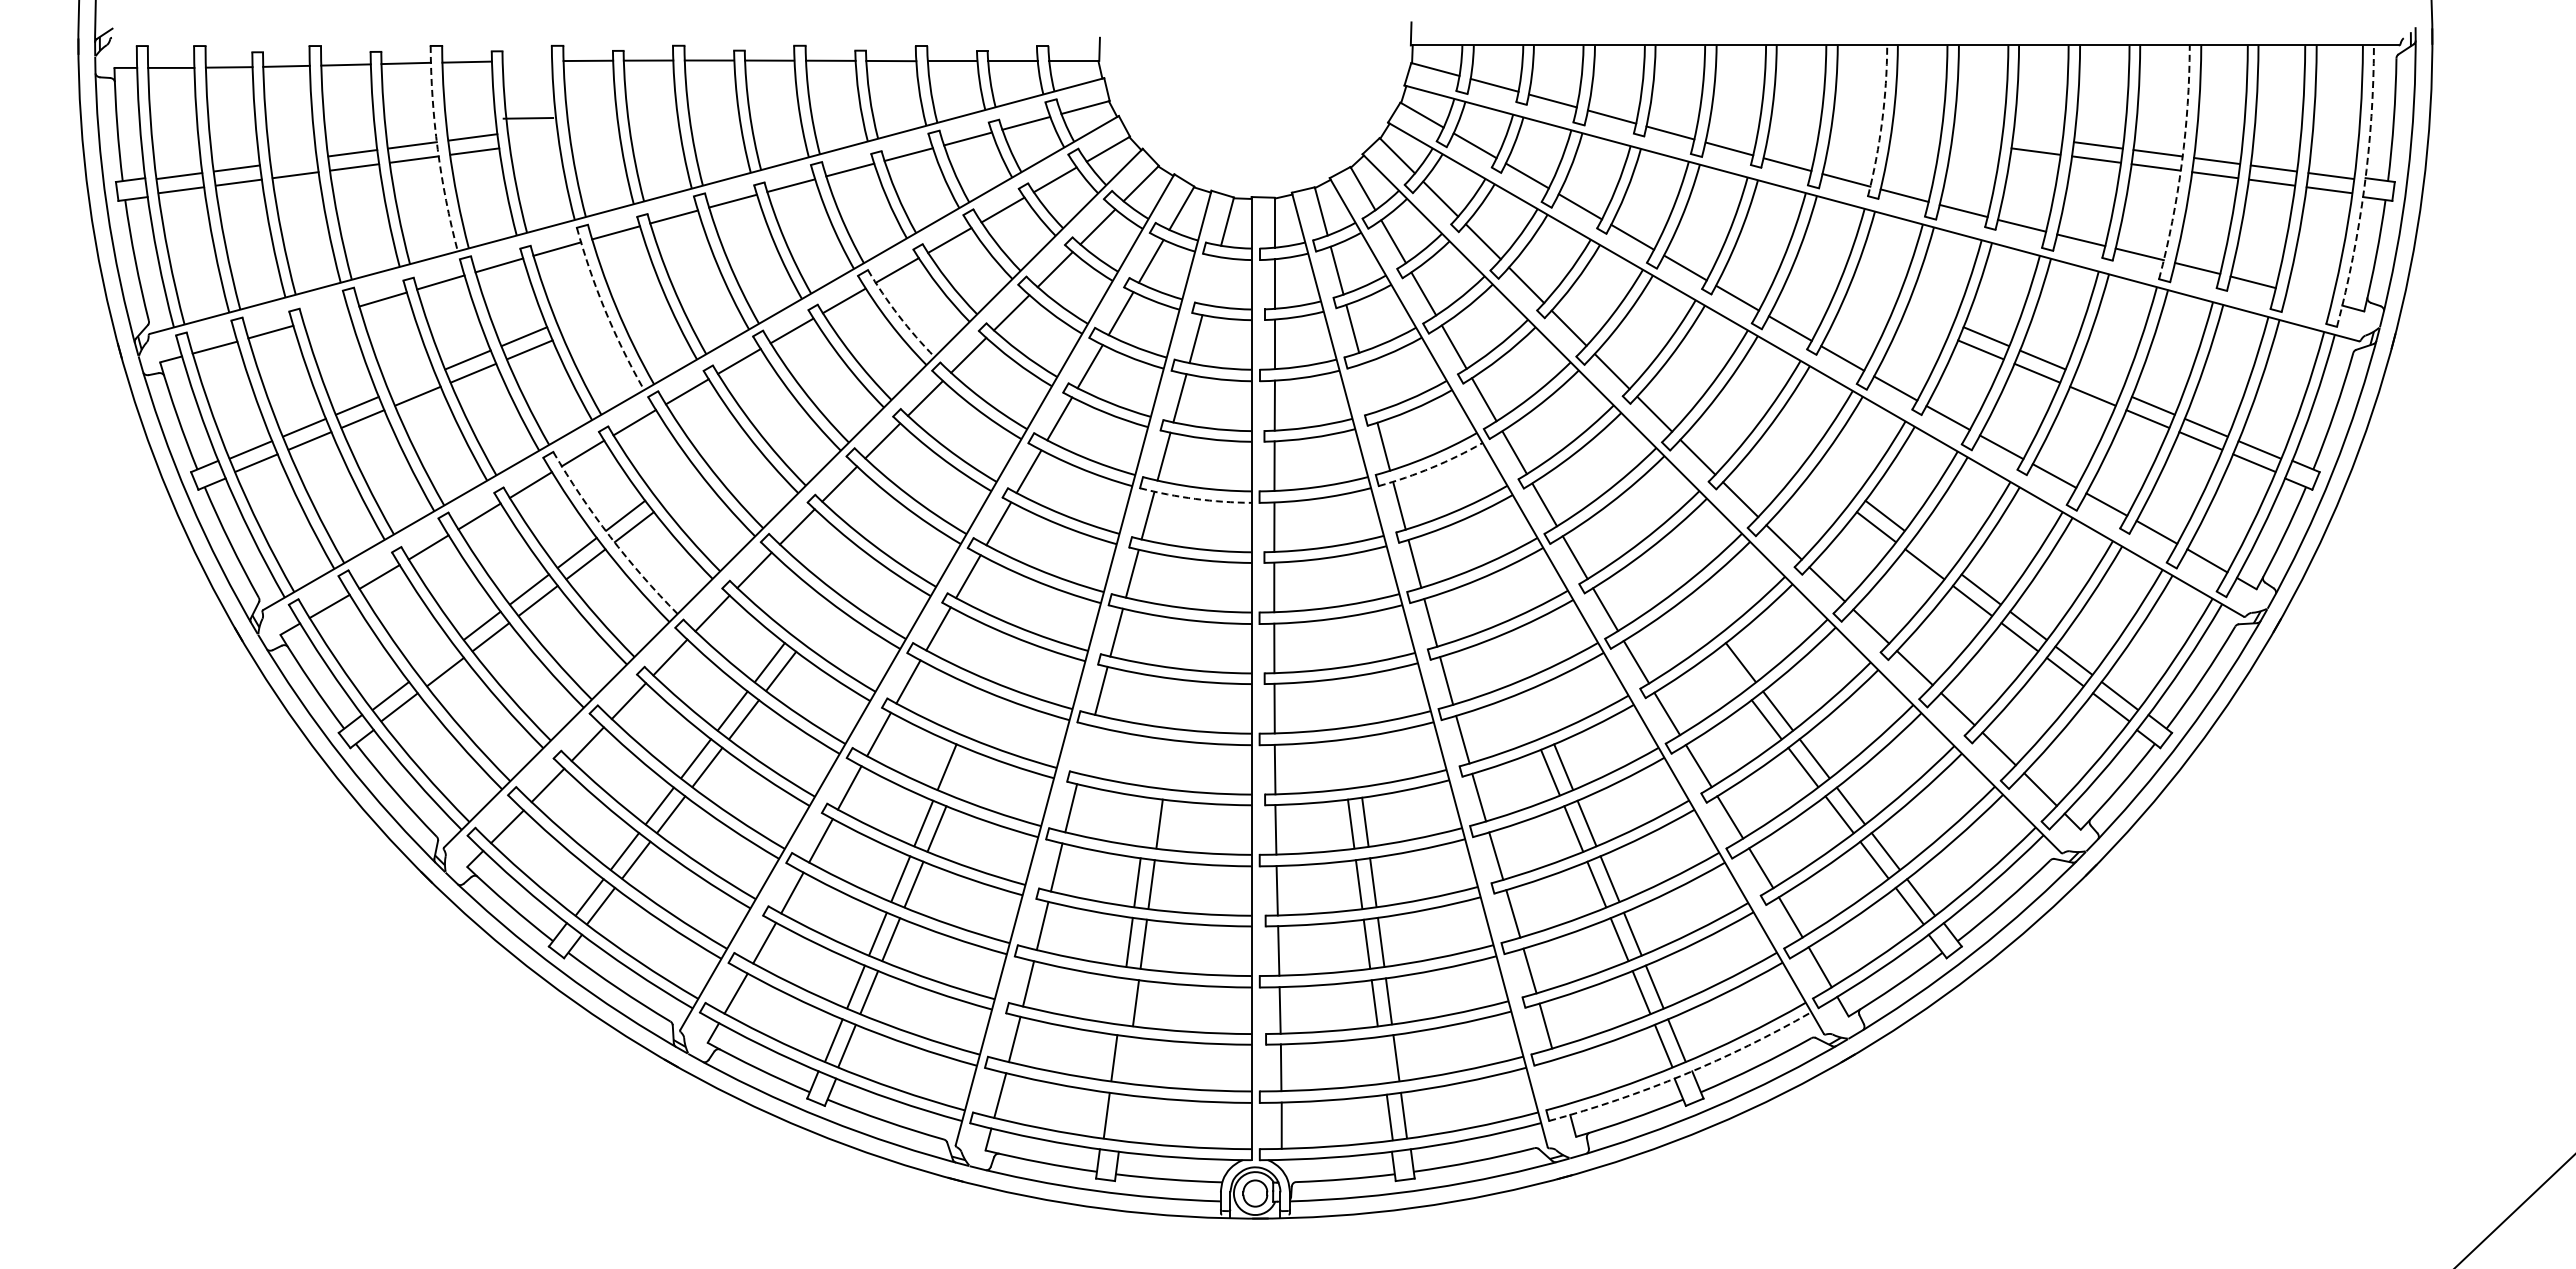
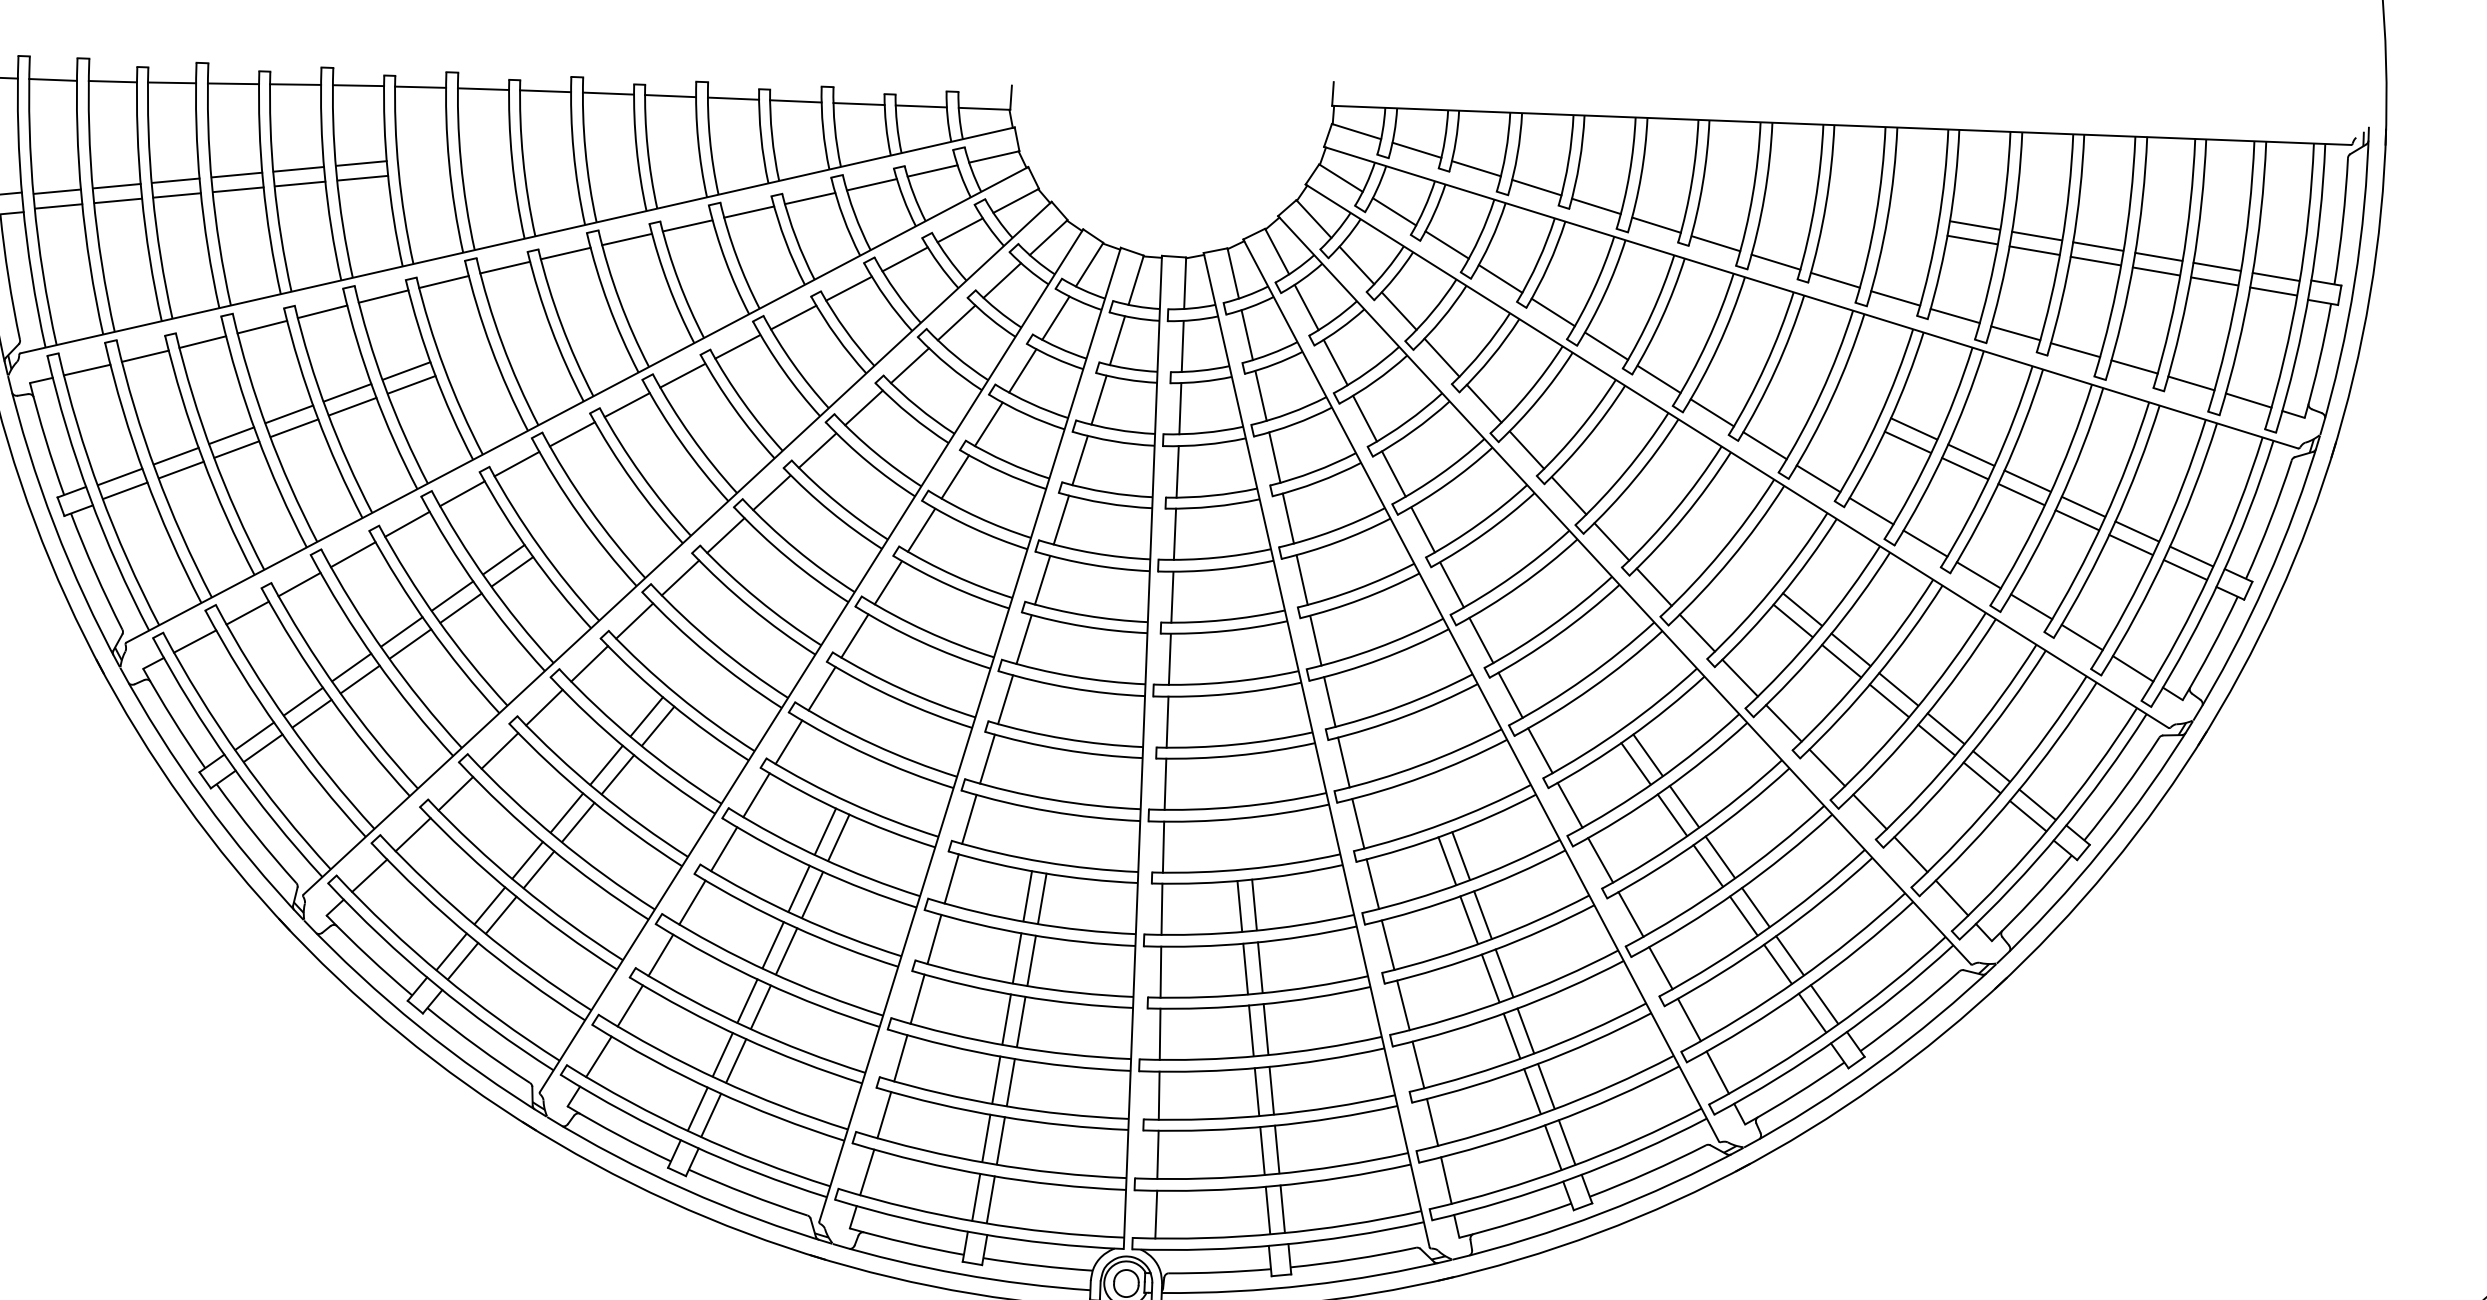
line: (528, 118) -> (420, 87), moved
arc: (1882, 121) -> (1815, 202), dashed -> solid
line: (2037, 137) -> (1974, 225), added
arc: (437, 149) -> (324, 174), dashed -> solid
line: (293, 160) -> (175, 180), added
arc: (2181, 163) -> (2122, 258), dashed -> solid
arc: (2364, 187) -> (2309, 290), dashed -> solid
line: (1211, 280) -> (1117, 340), added
line: (2309, 296) -> (2248, 400), added
arc: (605, 311) -> (491, 348), dashed -> solid
line: (325, 315) -> (202, 341), added
arc: (898, 315) -> (793, 364), dashed -> solid
line: (412, 382) -> (289, 413), added
line: (2097, 382) -> (2026, 480), added
line: (1368, 388) -> (1274, 457), added
arc: (1432, 467) -> (1337, 541), dashed -> solid
arc: (1195, 498) -> (1092, 564), dashed -> solid
arc: (610, 536) -> (487, 580), dashed -> solid
line: (1933, 552) -> (1851, 649), added
line: (436, 660) -> (303, 701), added
line: (1729, 670) -> (1636, 762), added
line: (1085, 749) -> (968, 818), added
line: (959, 772) -> (837, 837), added
line: (1145, 821) -> (1027, 895), added
line: (1121, 1001) -> (995, 1080), added
line: (1128, 1059) -> (1000, 1140), added
line: (1382, 1059) -> (1262, 1150), added
arc: (1683, 1074) -> (1572, 1177), dashed -> solid
line: (1561, 1081) -> (1446, 1180), added
line: (1120, 1117) -> (990, 1199), added

